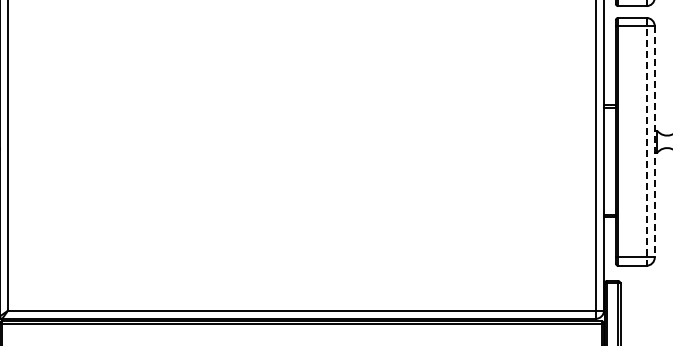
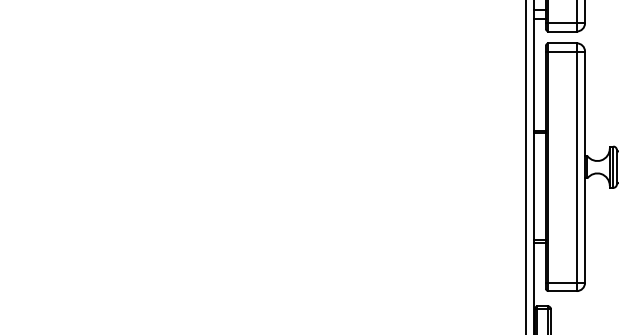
line: (646, 141) -> (576, 166), dashed -> solid
line: (654, 141) -> (584, 166), dashed -> solid

